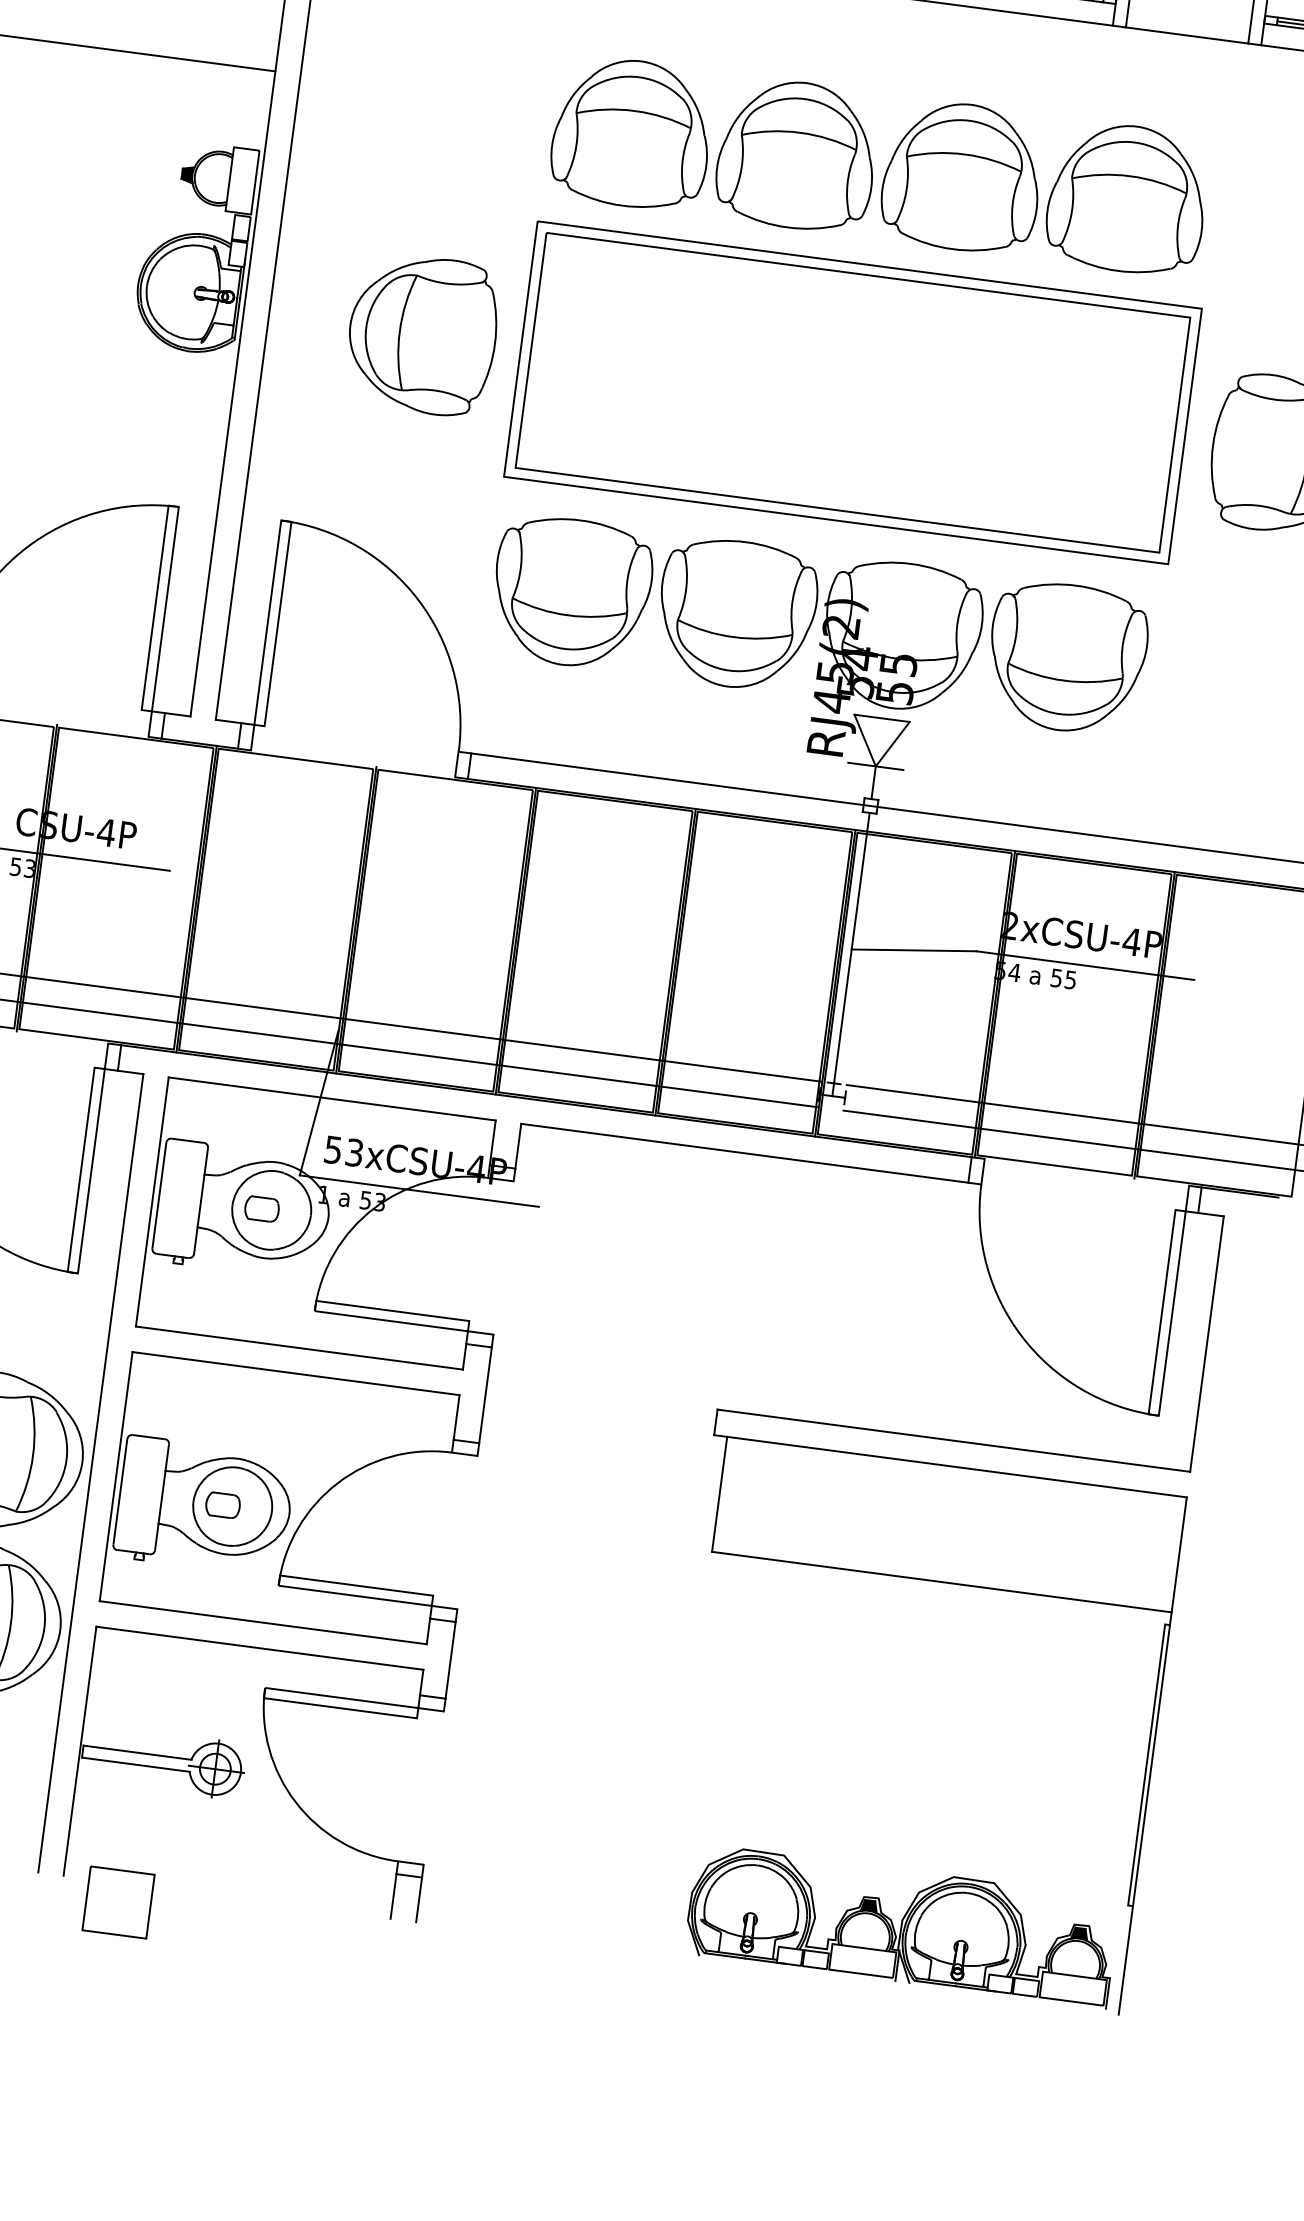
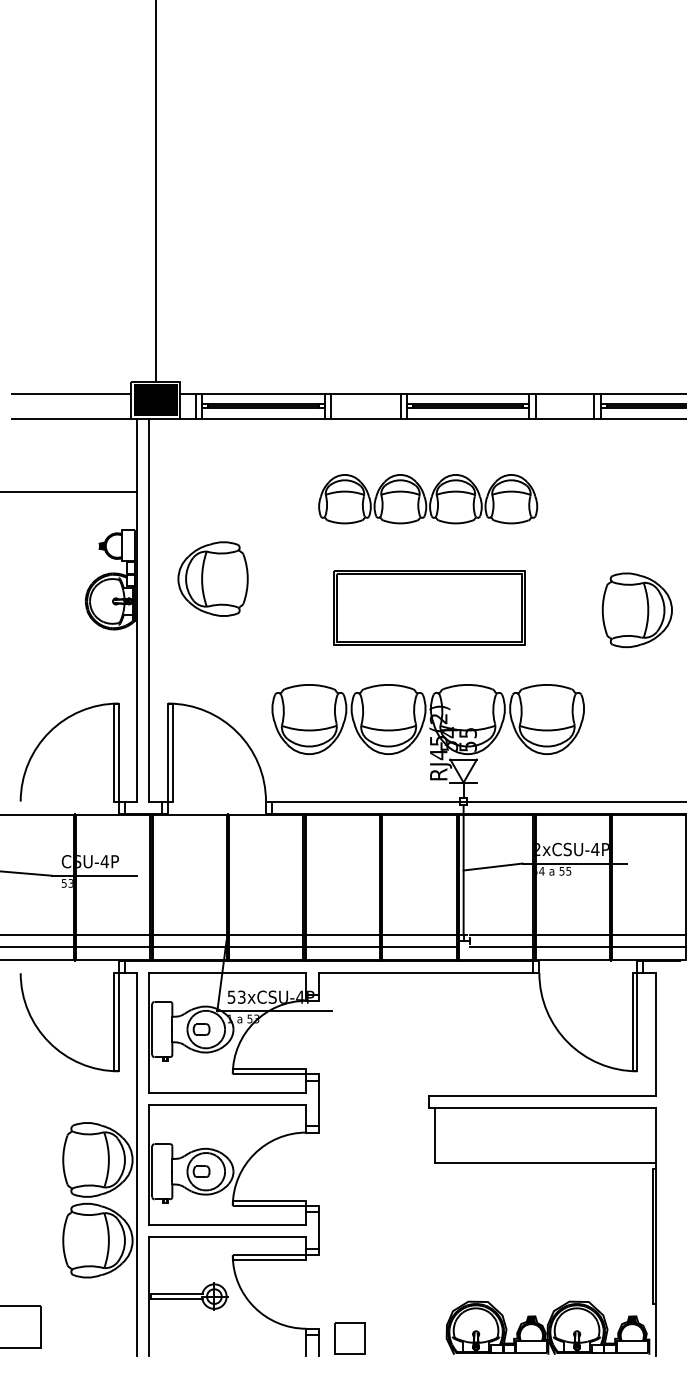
part: (878, 164) -> (427, 498), size x0.7
part: (421, 333) -> (212, 578), moved
part: (852, 392) -> (429, 607), size x0.6
part: (117, 1902) -> (349, 1338), moved

